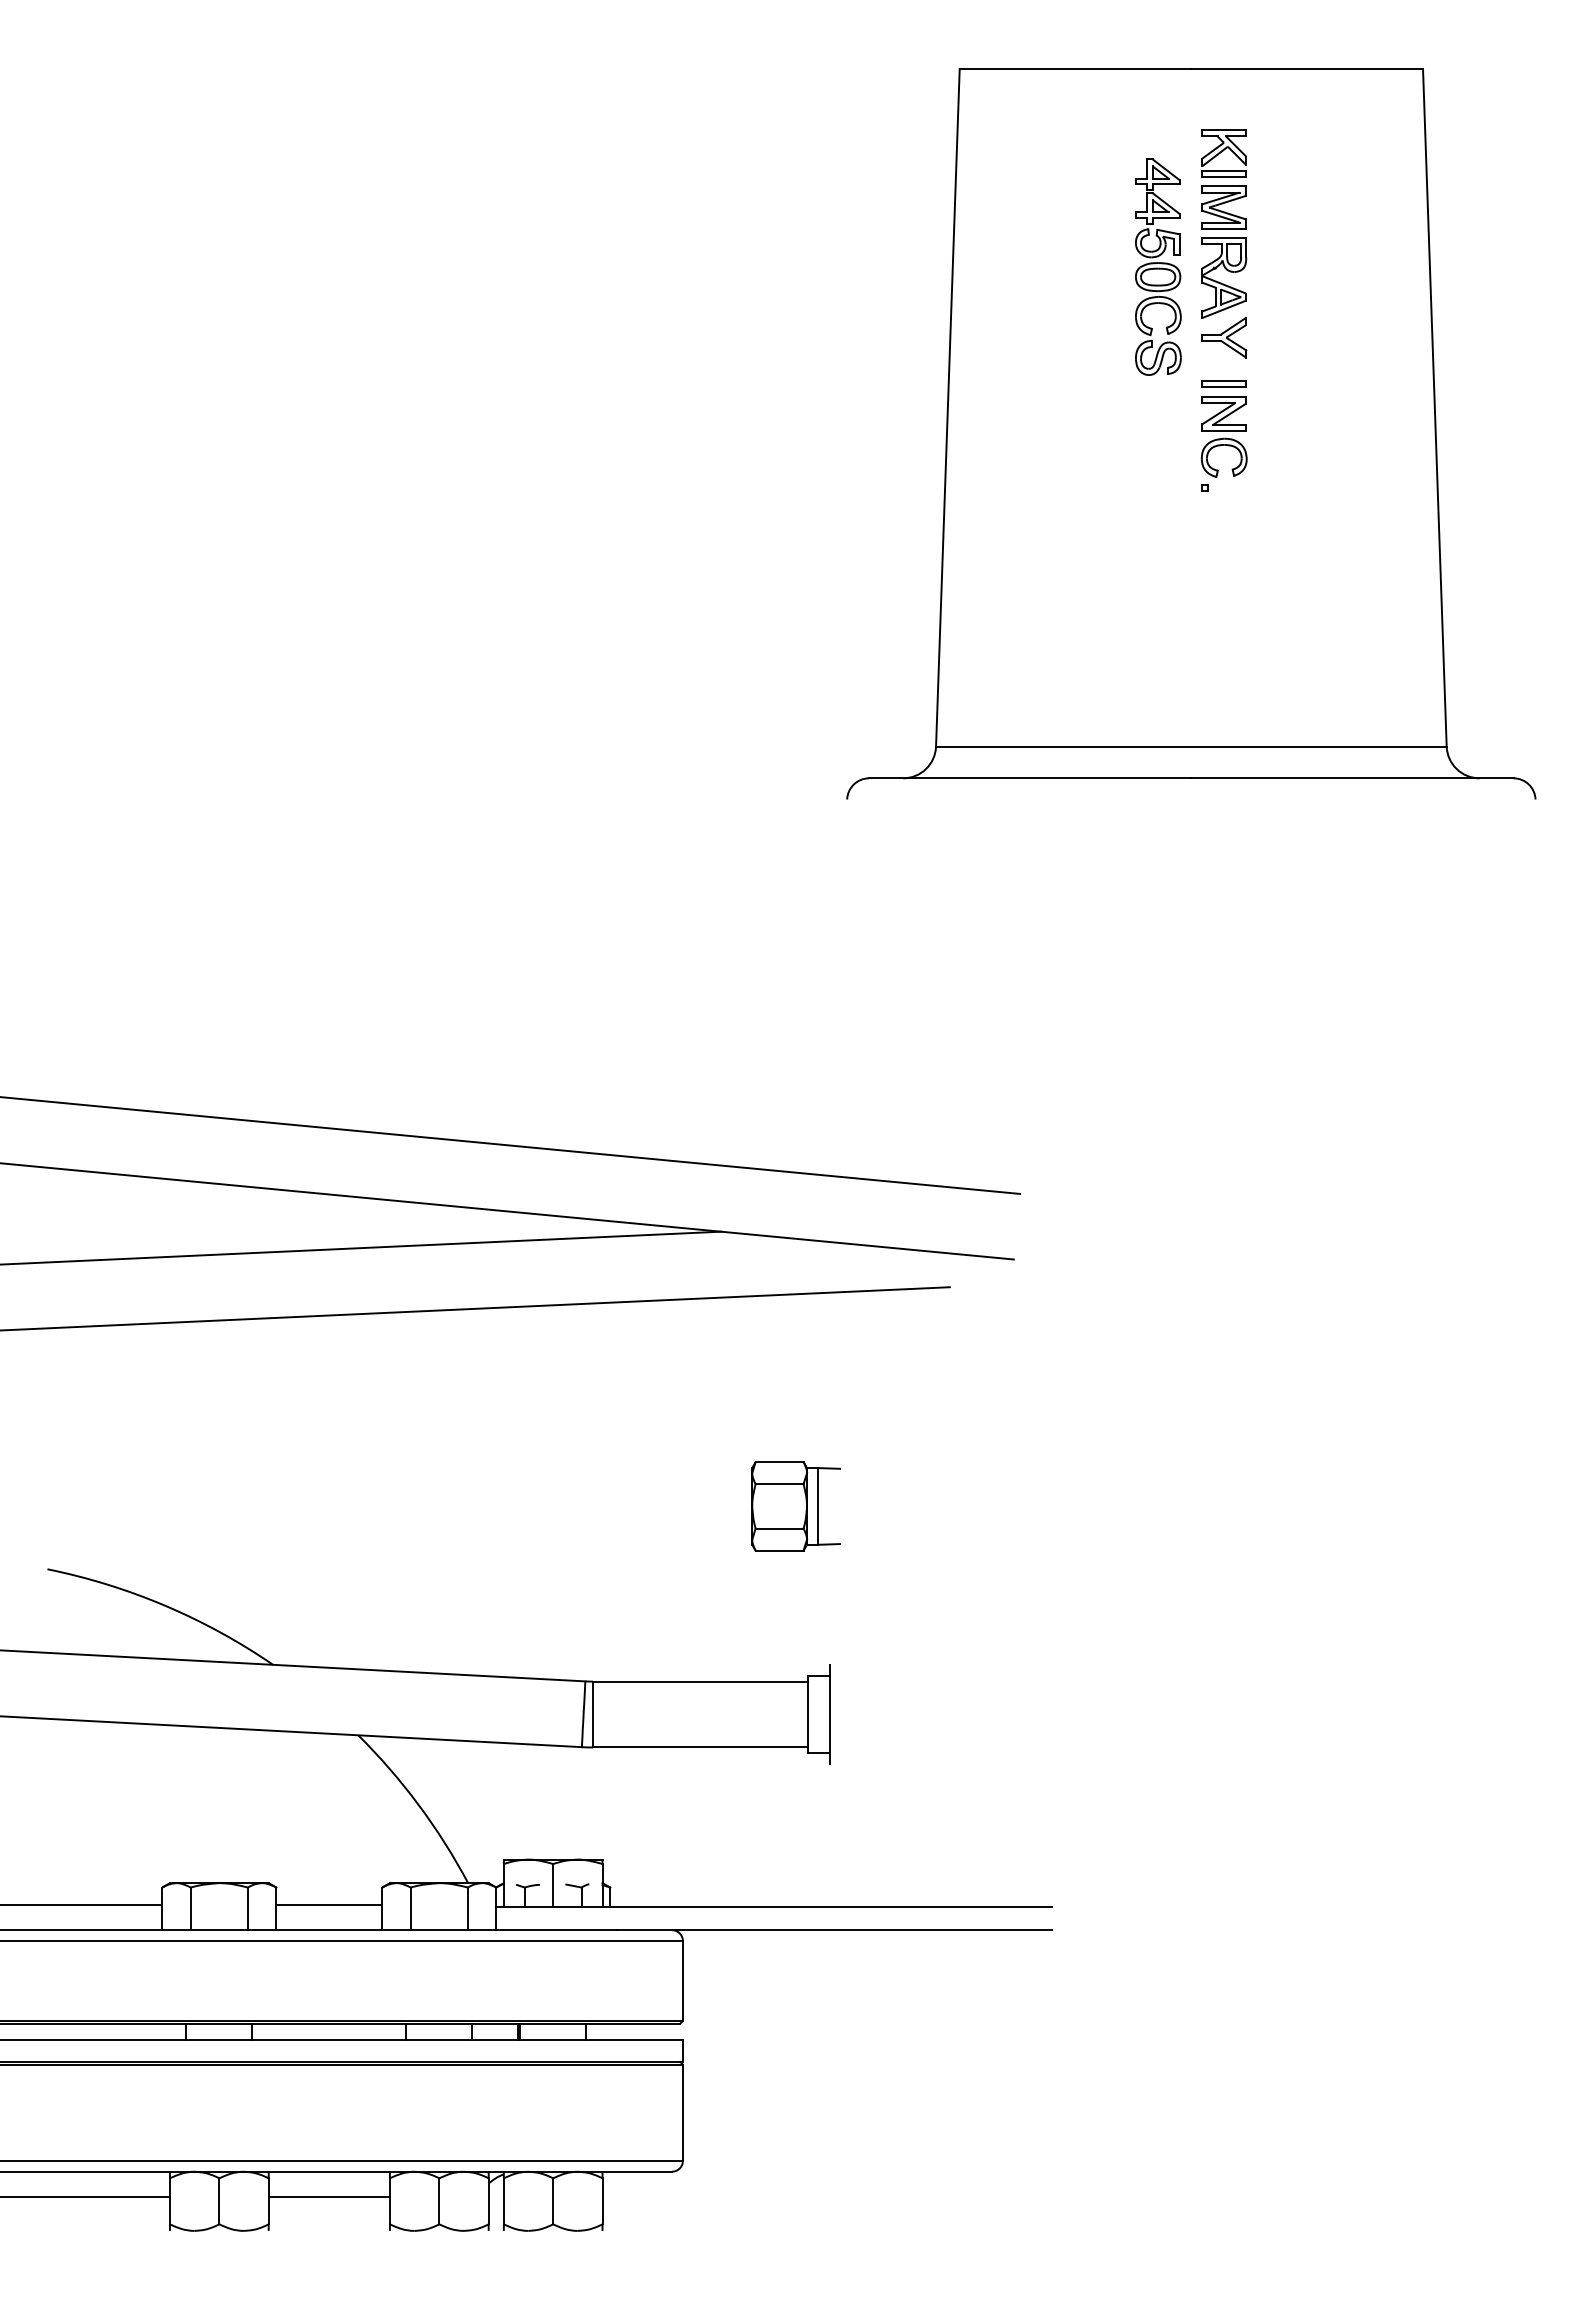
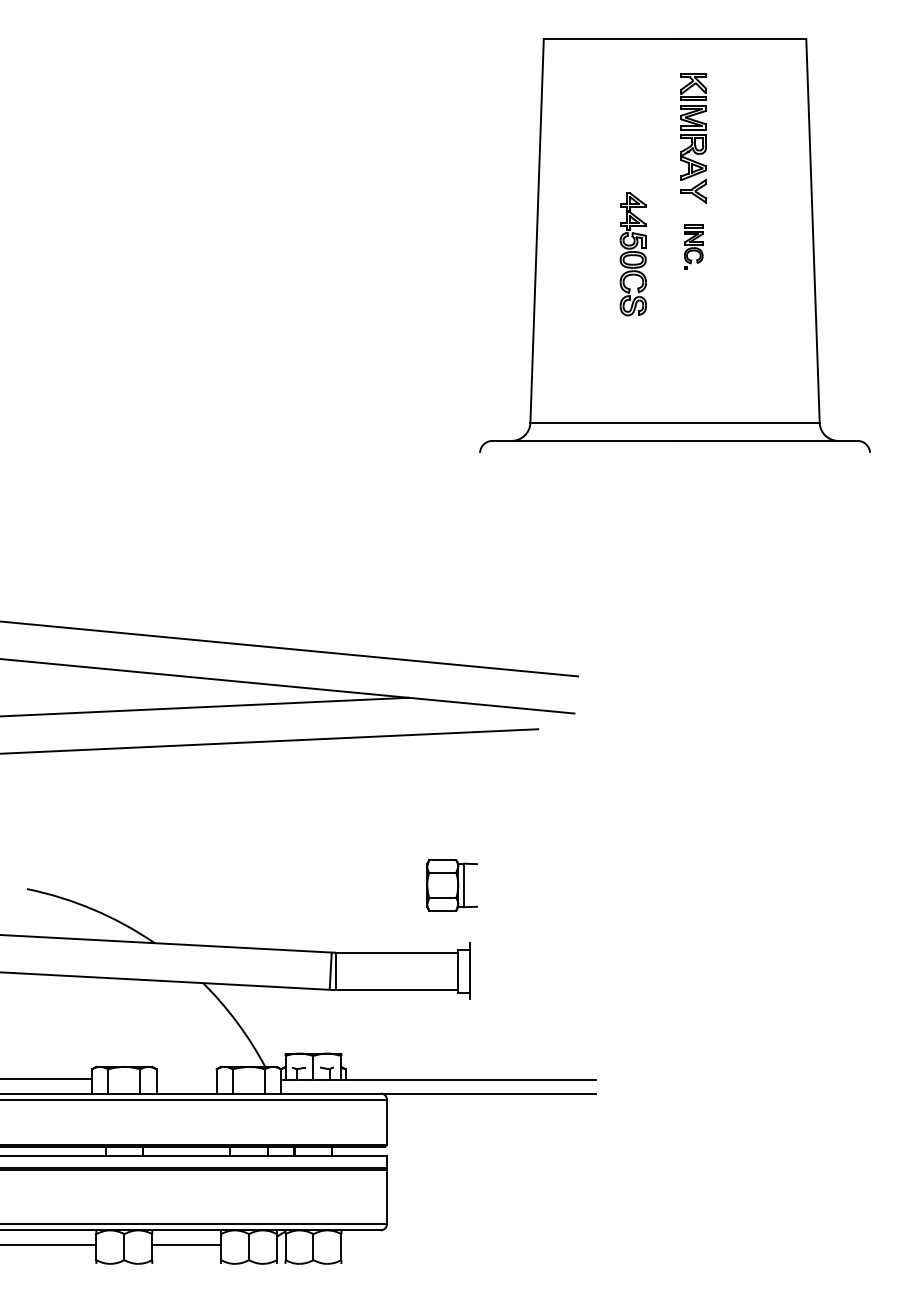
part: (1156, 267) -> (632, 254), moved
part: (1223, 435) -> (693, 246), size x0.7
part: (795, 1506) -> (451, 885), moved
line: (329, 1905) -> (186, 1079), removed

